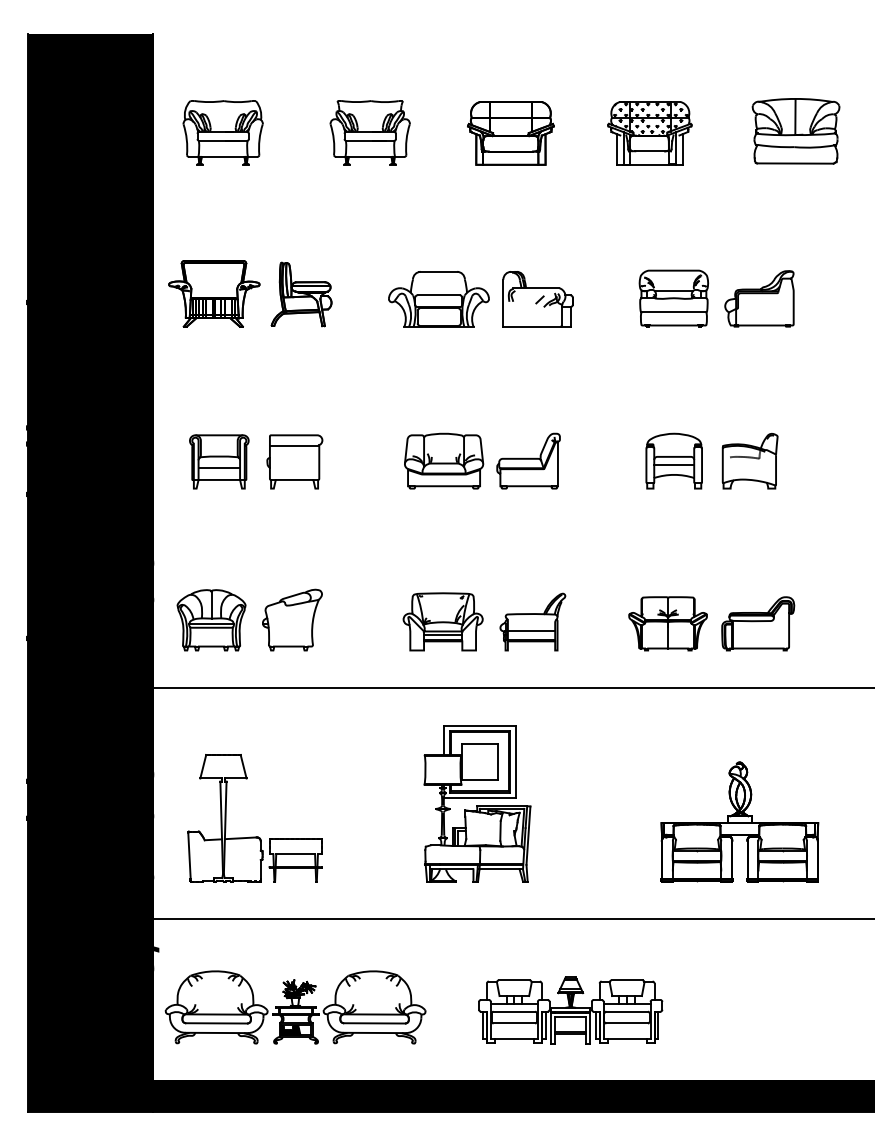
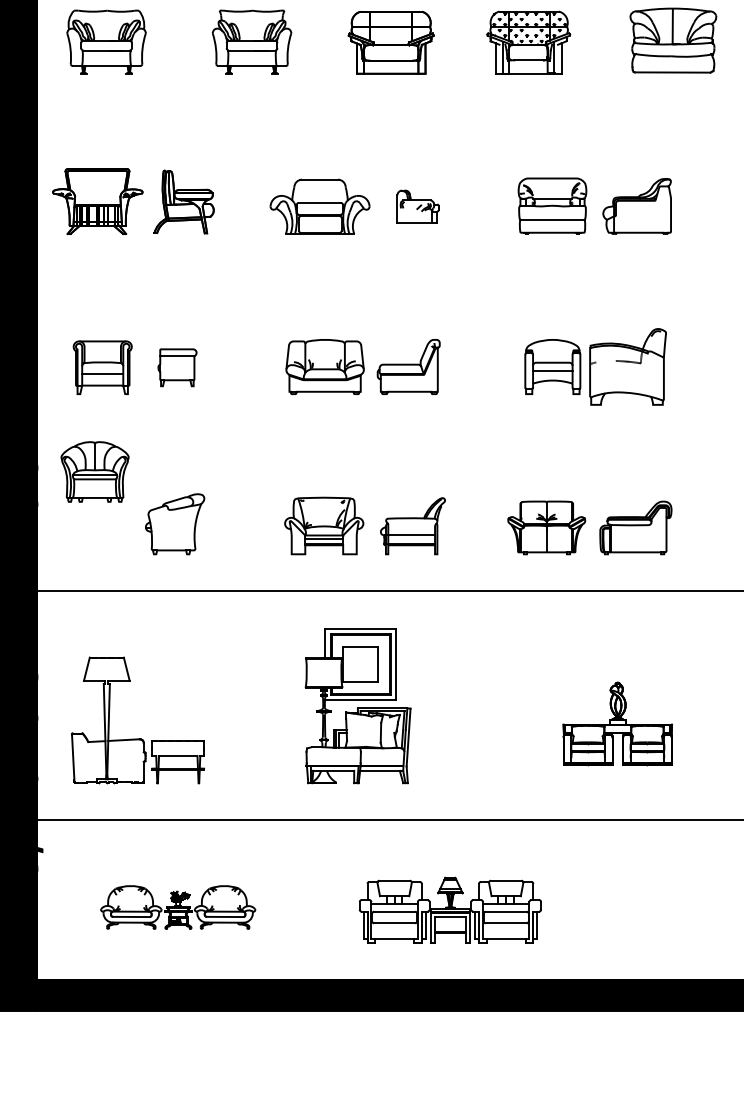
part: (537, 299) -> (417, 207), size x0.6
part: (294, 461) -> (177, 367), size x0.7
part: (749, 461) -> (627, 367), size x1.4
part: (211, 620) -> (95, 472), moved
part: (739, 821) -> (617, 723), size x0.7
part: (295, 1007) -> (178, 907), size x0.6

